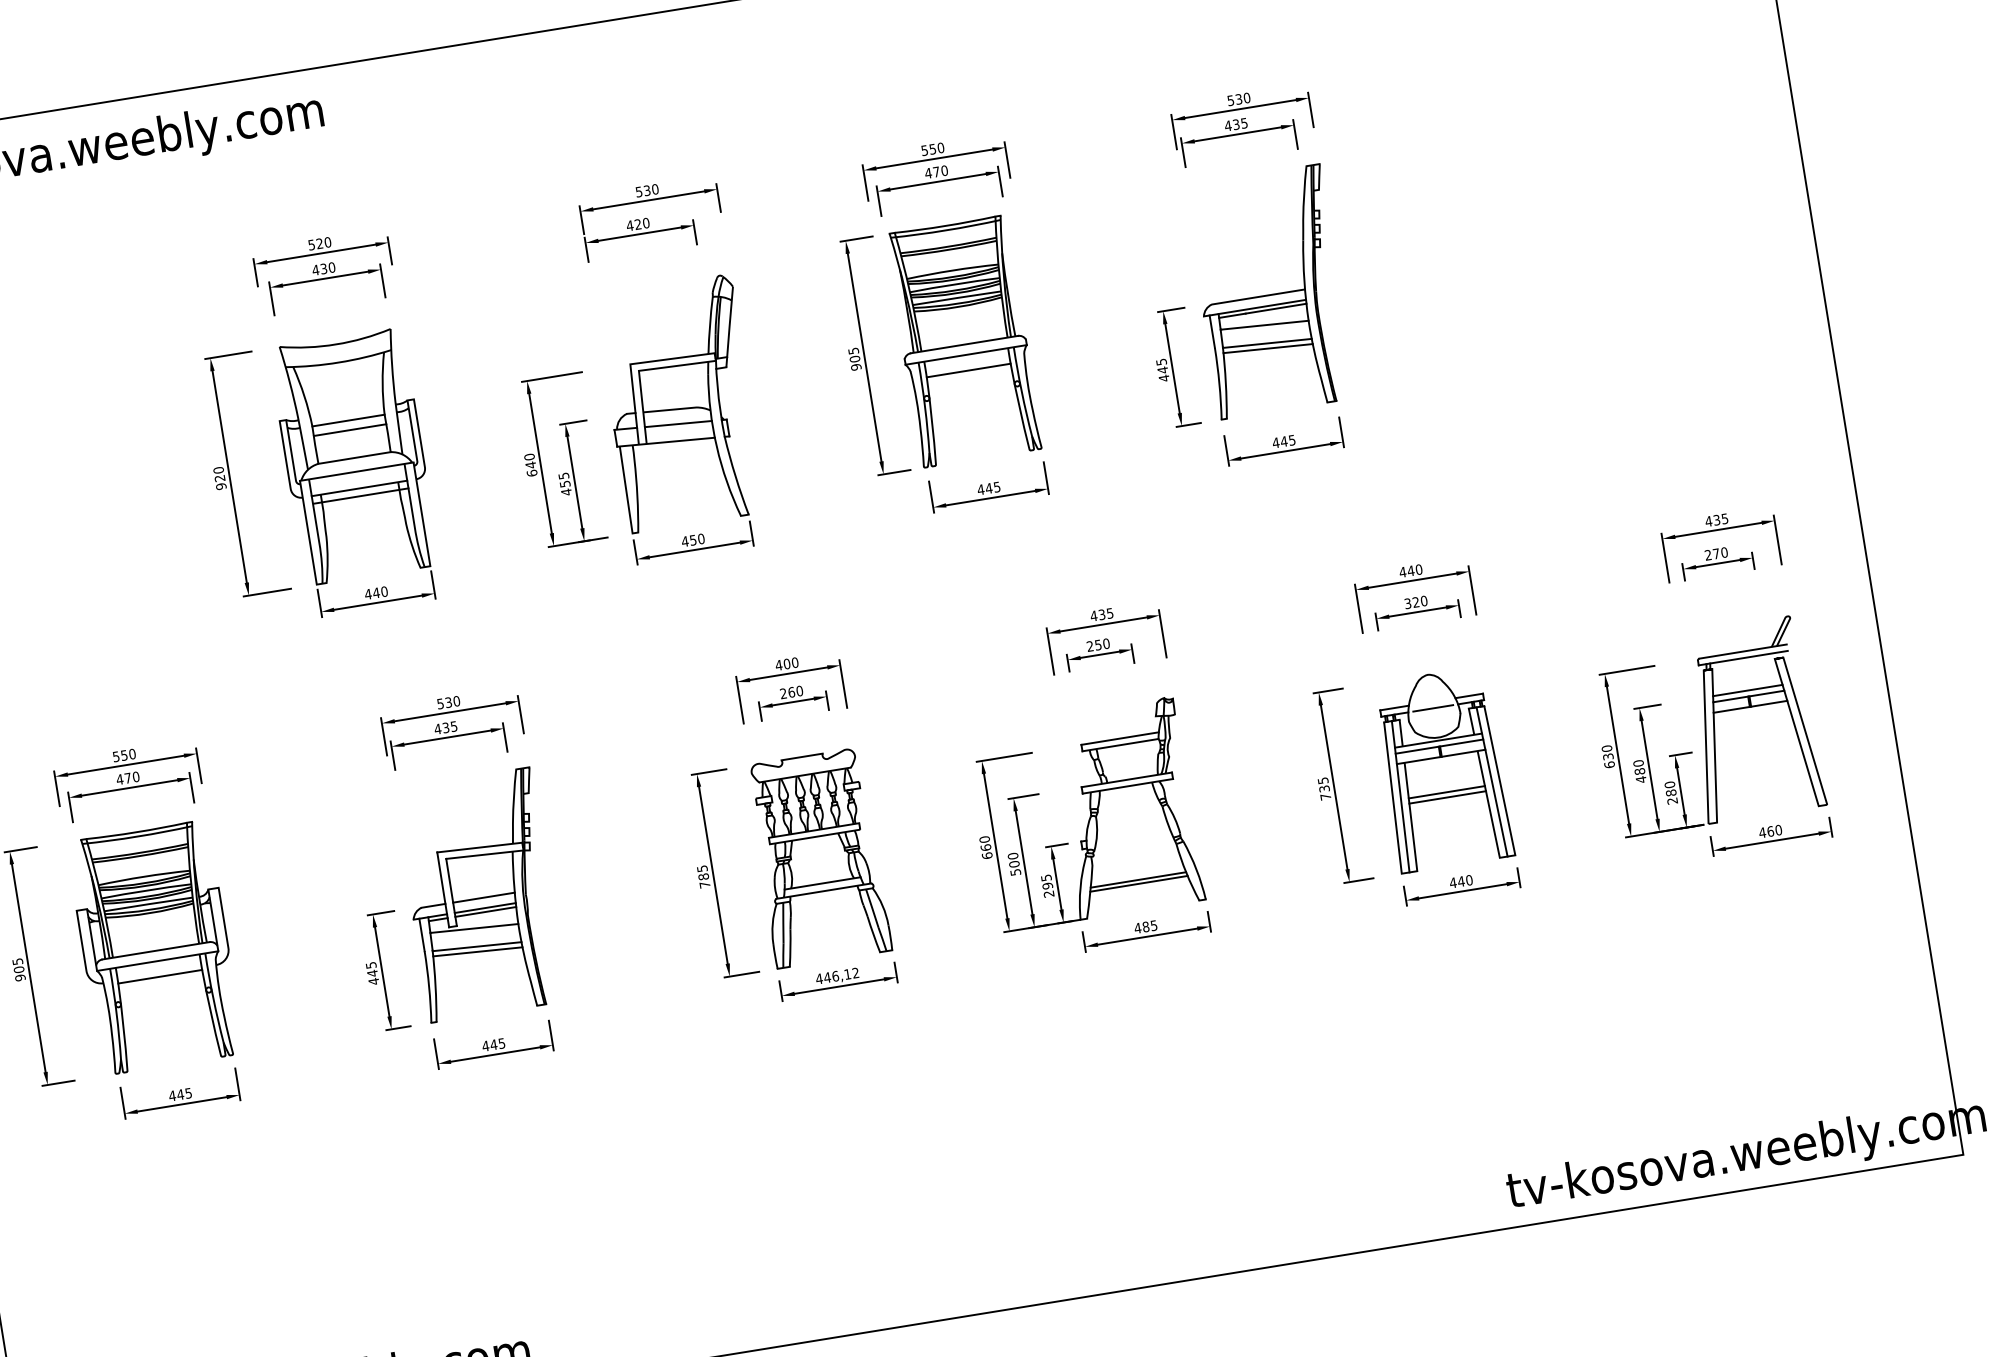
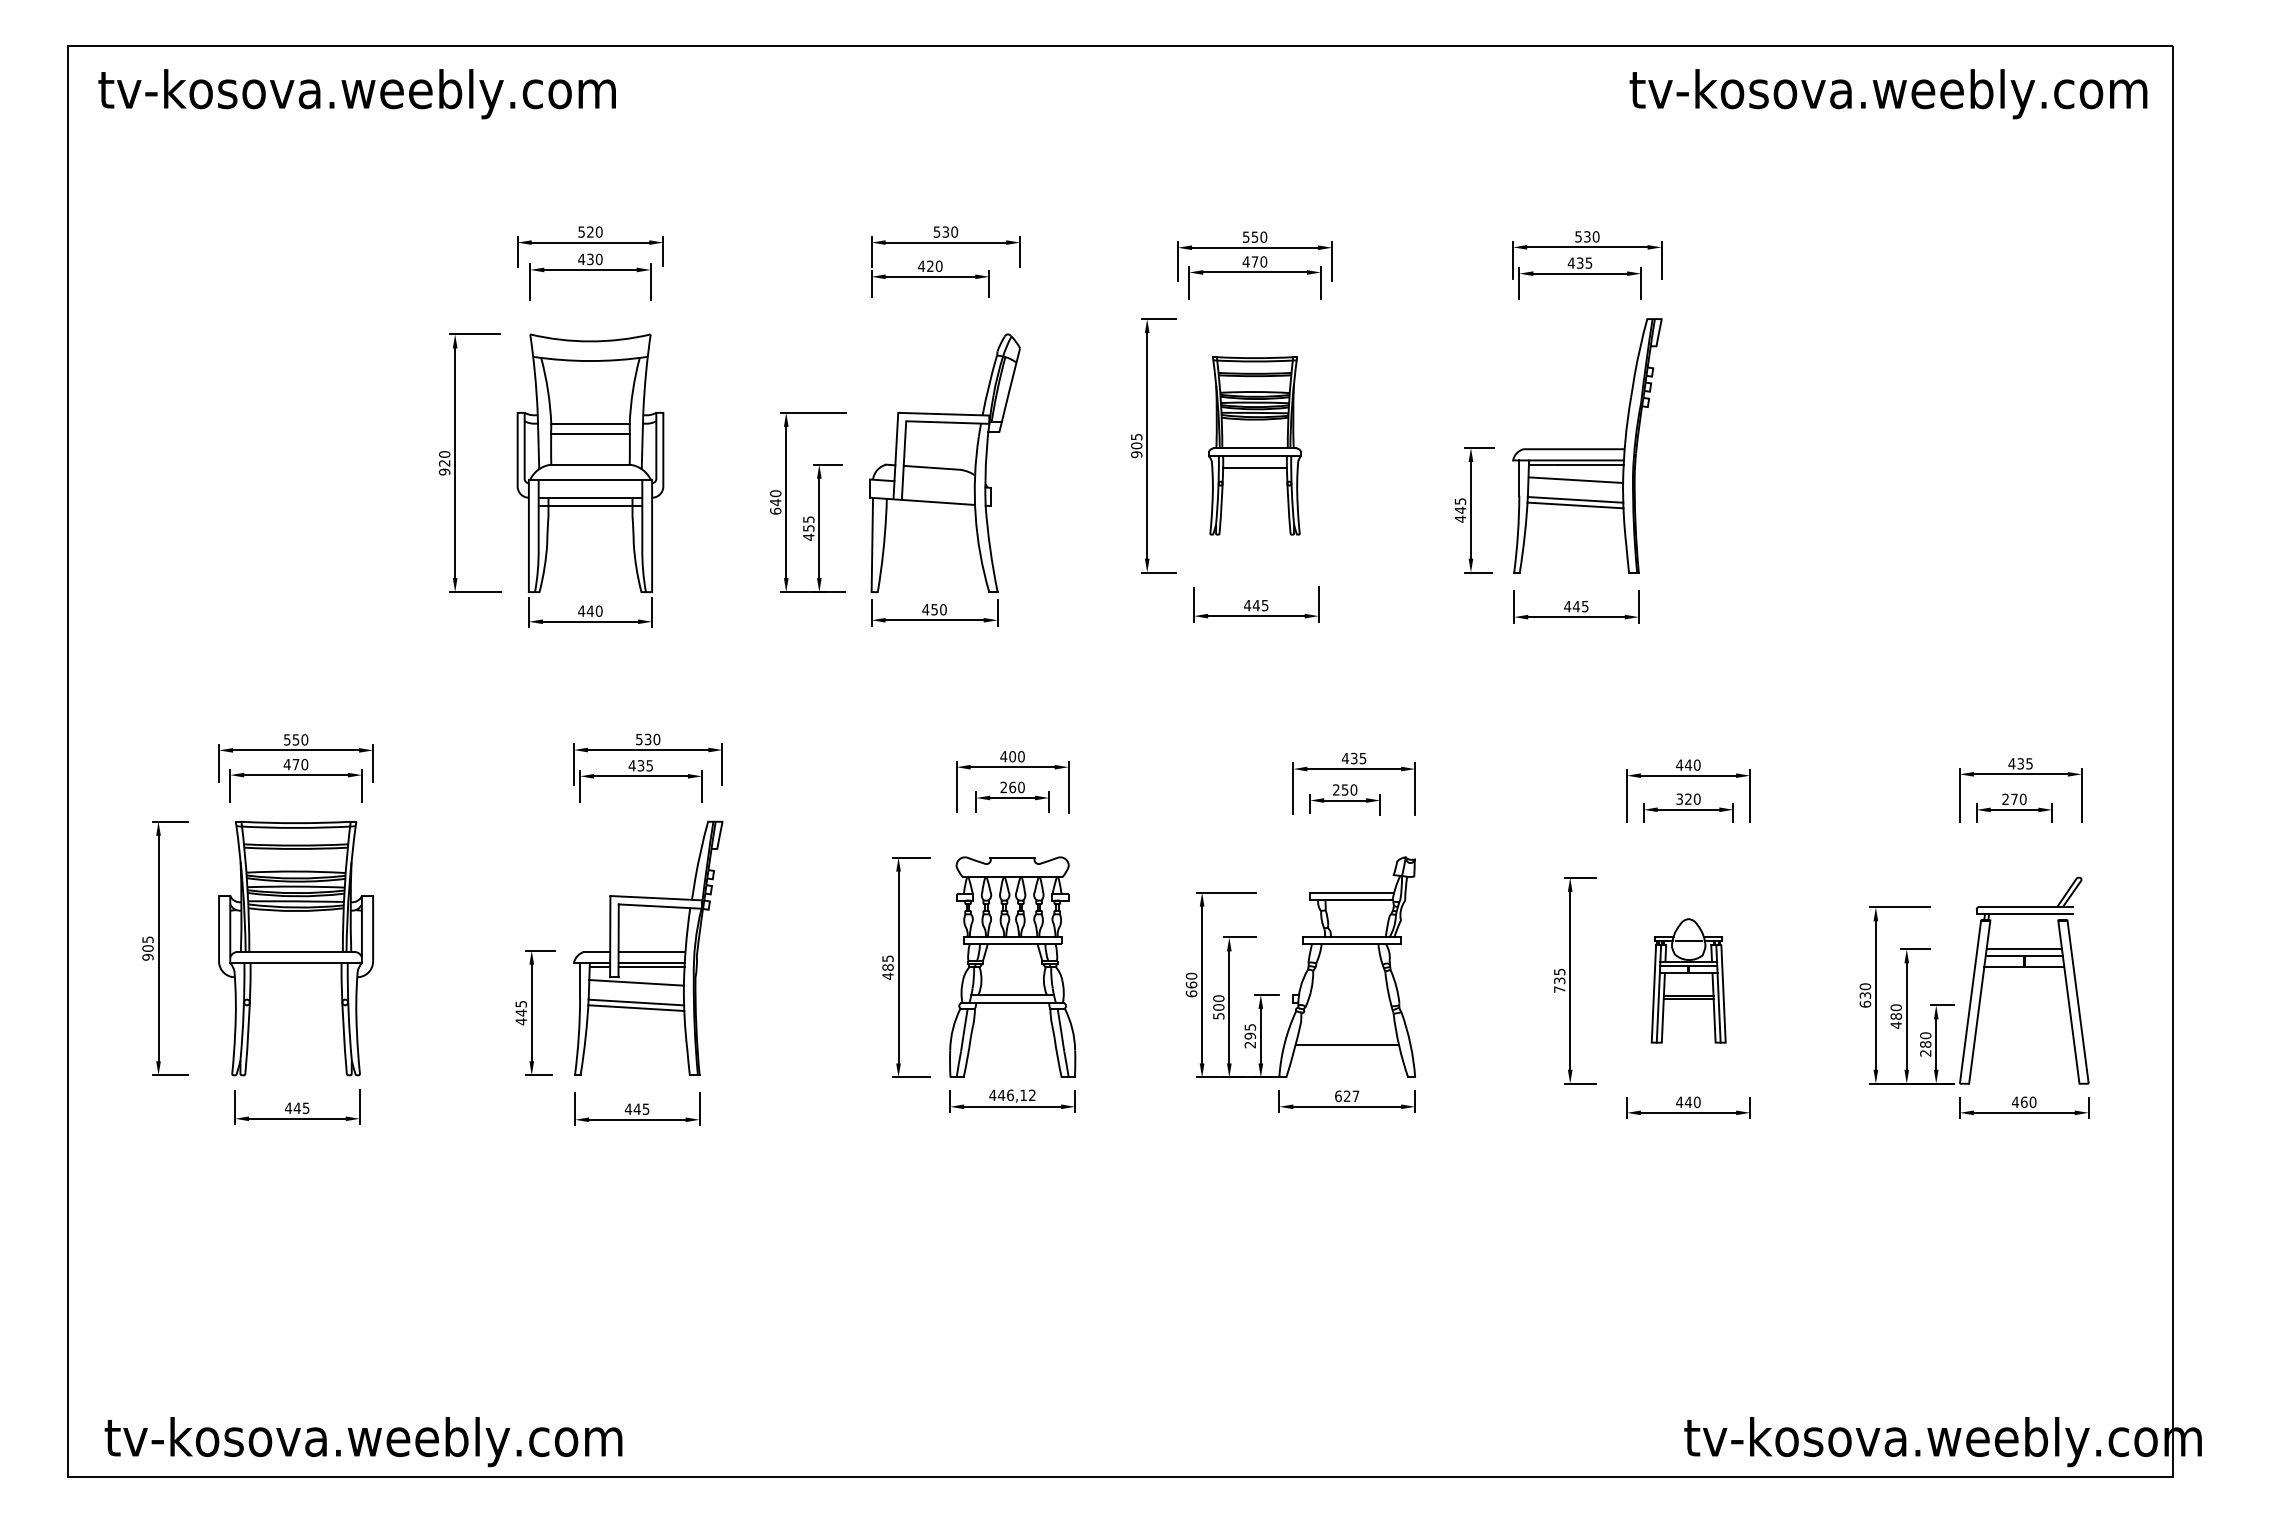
part: (963, 341) -> (1254, 445), size x0.7
line: (677, 423) -> (938, 483), removed
part: (1443, 769) -> (1688, 980), size x0.6
line: (1139, 883) -> (1347, 1049), removed
text: (704, 884) -> (887, 975), 785 -> 485
text: (1145, 927) -> (1346, 1096), 485 -> 627
line: (159, 977) -> (295, 980), removed

